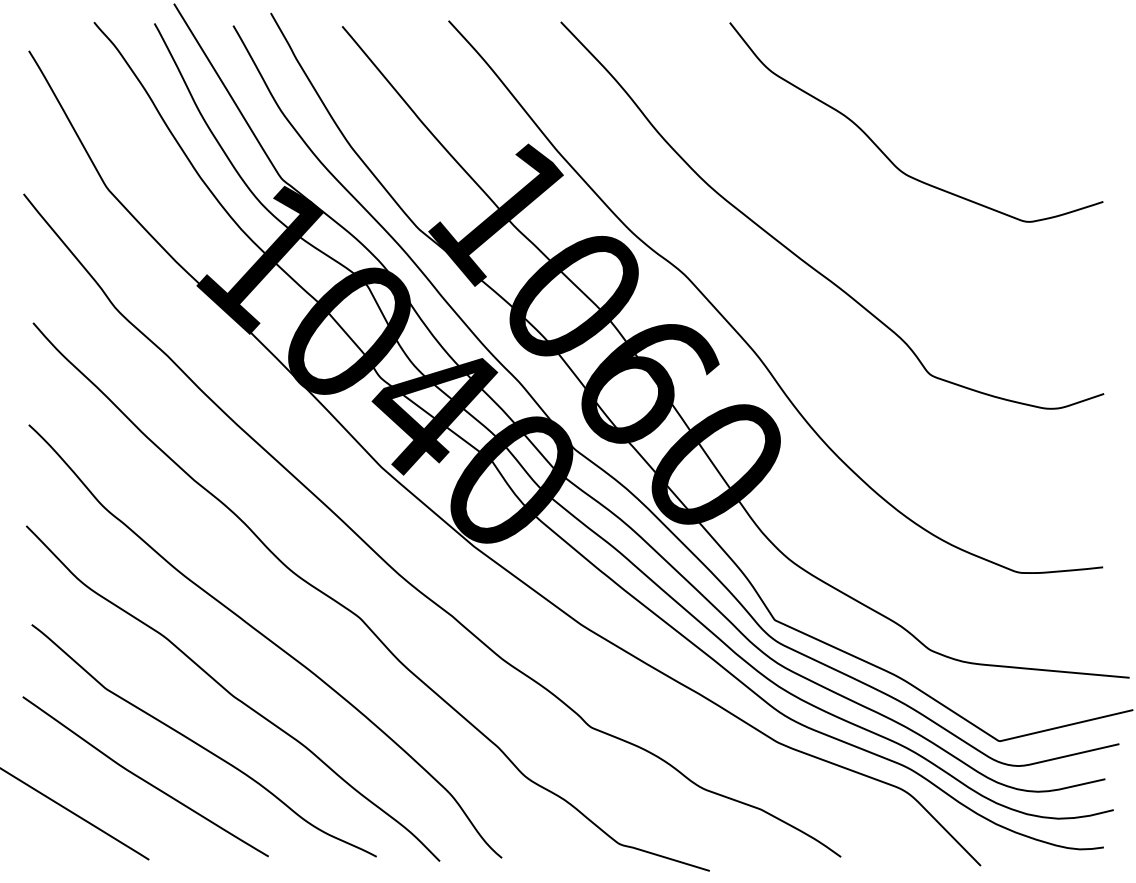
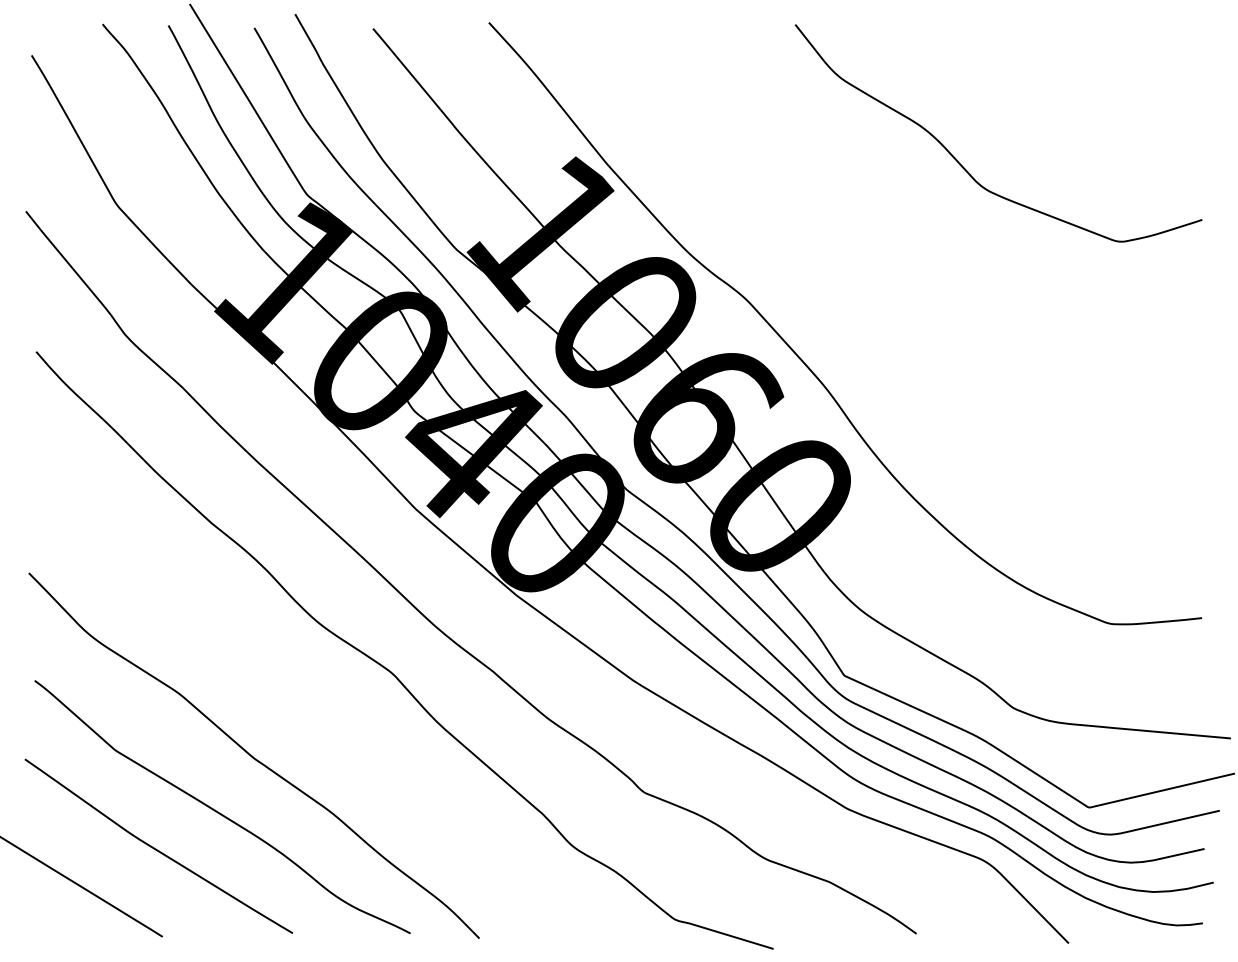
curve: (799, 256) -> (871, 279), removed
curve: (267, 639) -> (291, 696), removed

